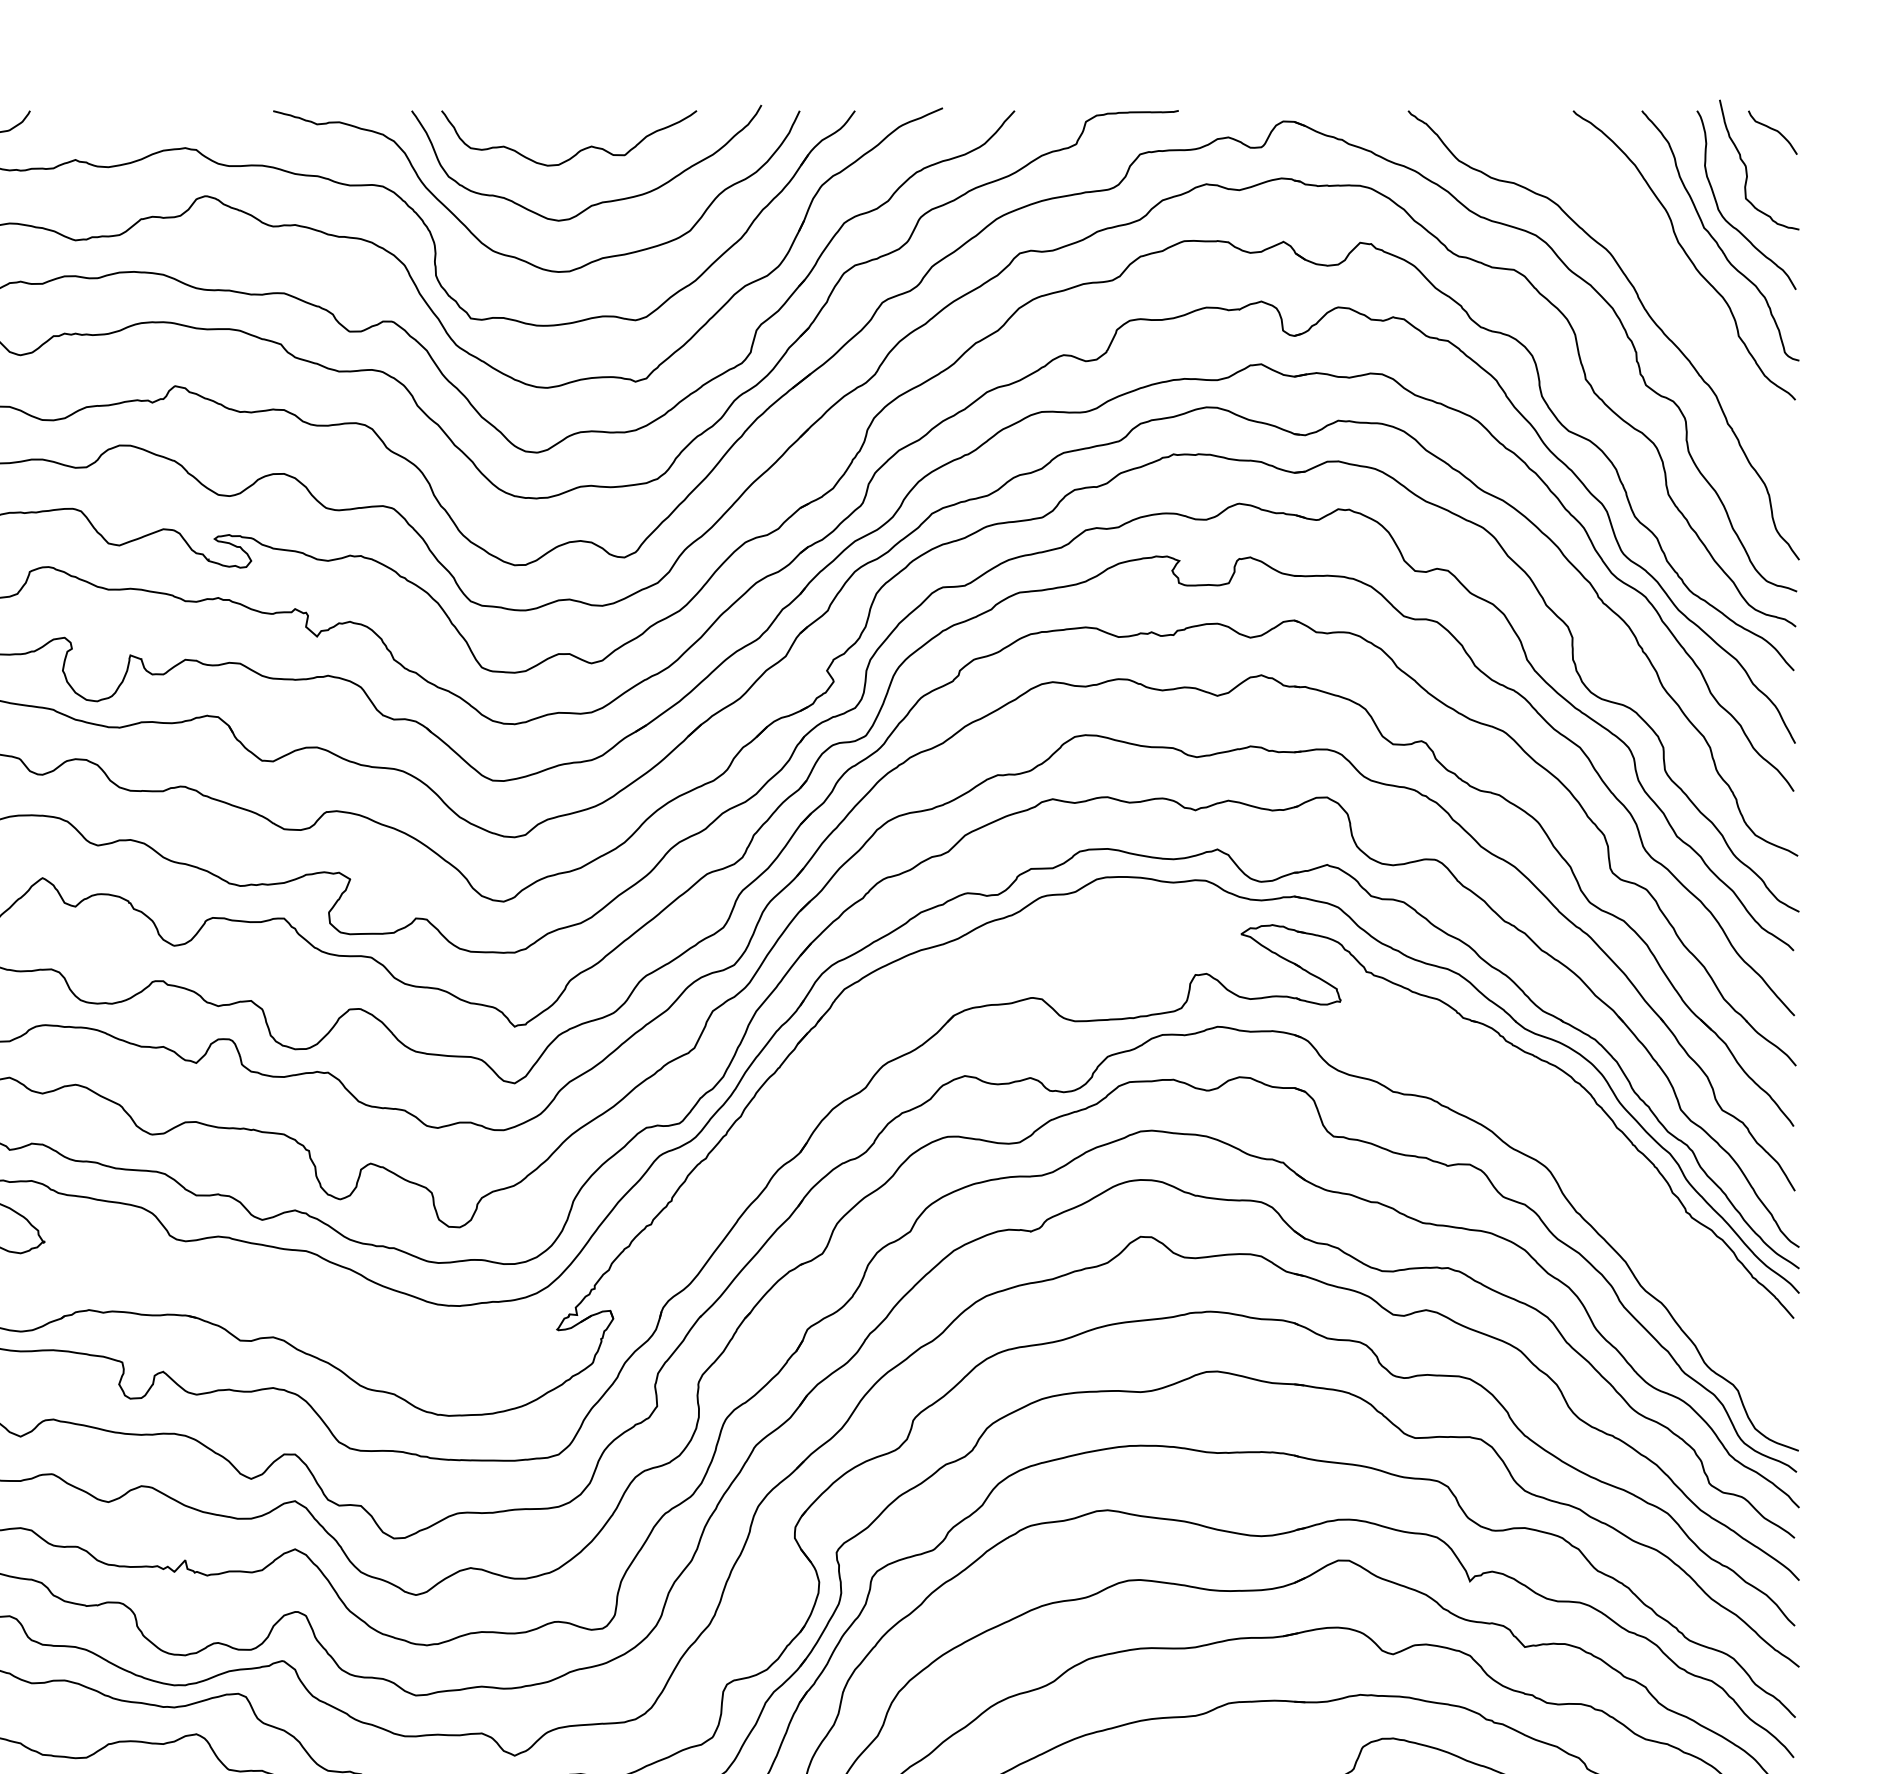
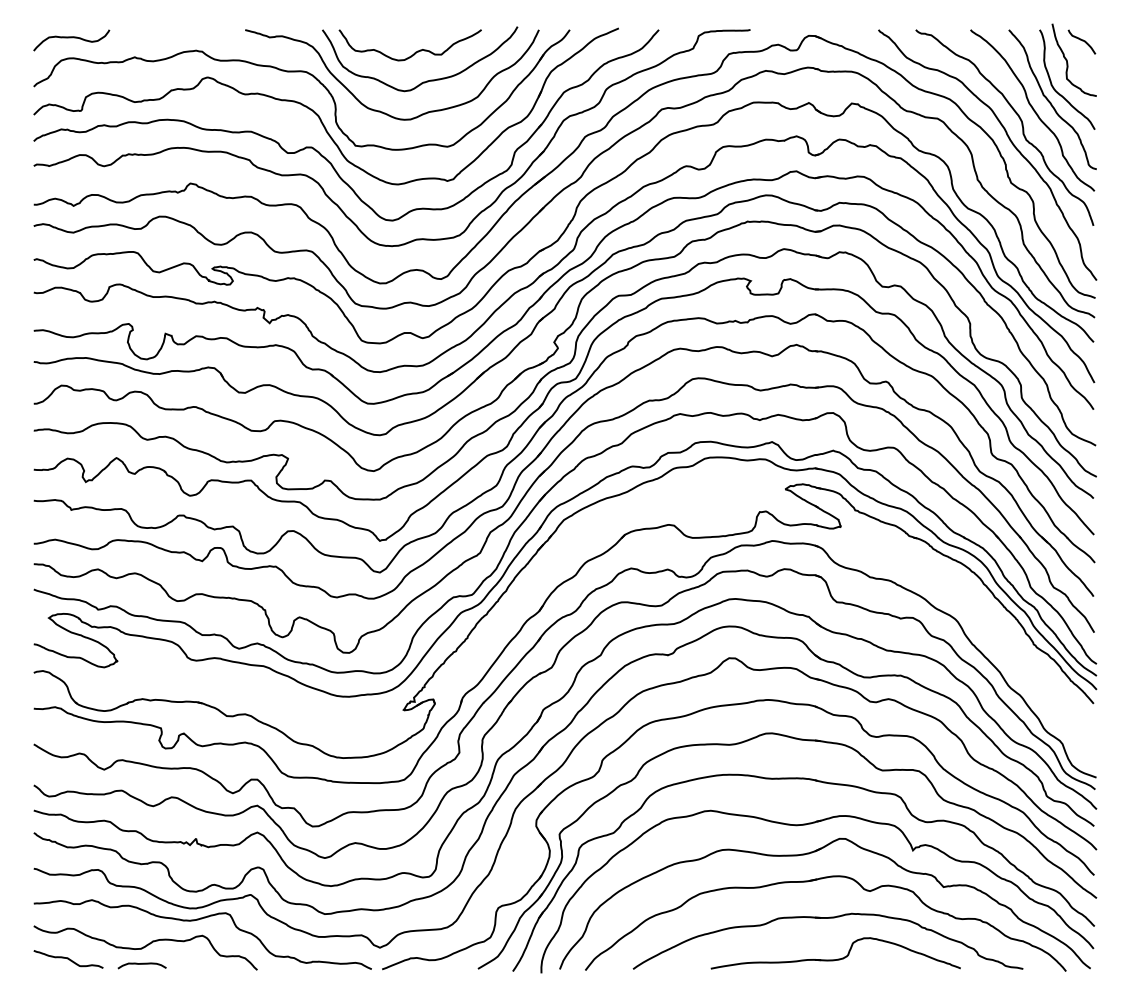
curve: (1660, 271) -> (1019, 119), added

